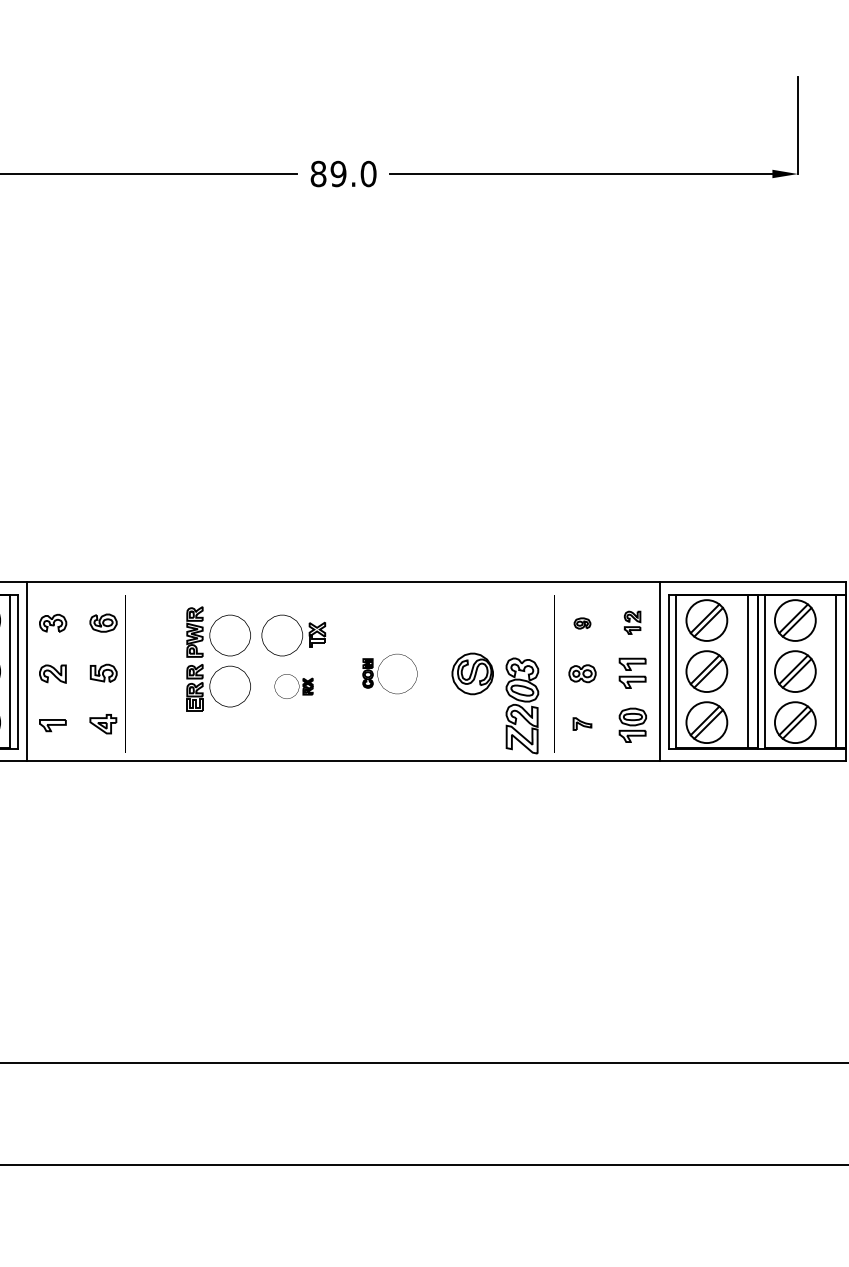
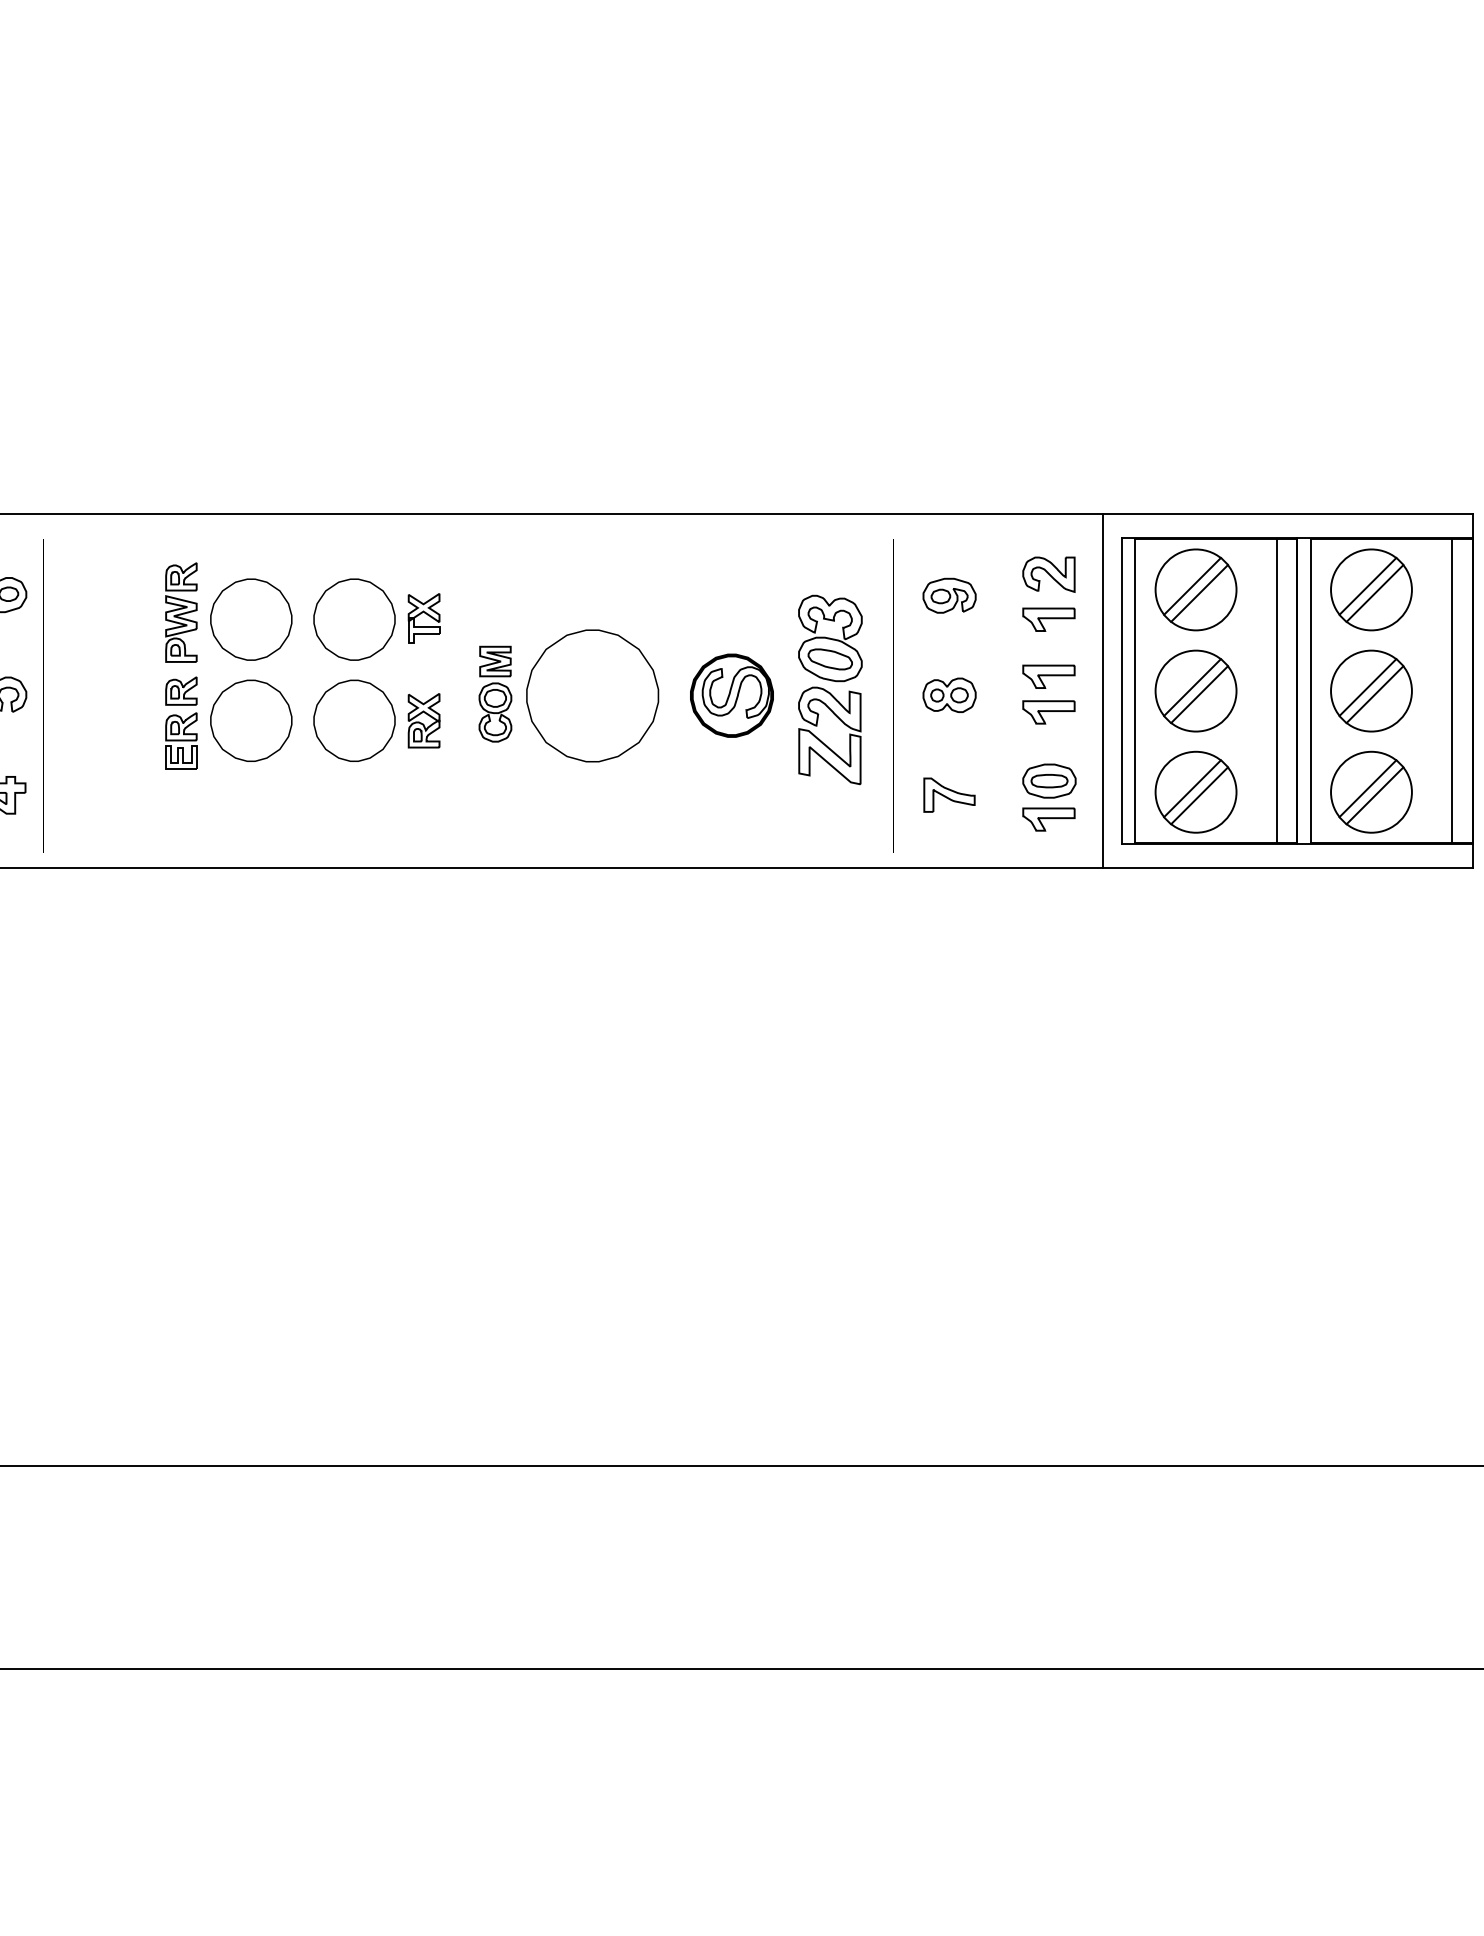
part: (632, 622) -> (1048, 593), size x1.67
part: (582, 623) -> (949, 595), size x1.67
part: (389, 673) -> (566, 694), size x1.67
part: (293, 686) -> (376, 720), size x1.67
part: (522, 705) -> (830, 688), moved
part: (582, 723) -> (949, 793), size x1.43

